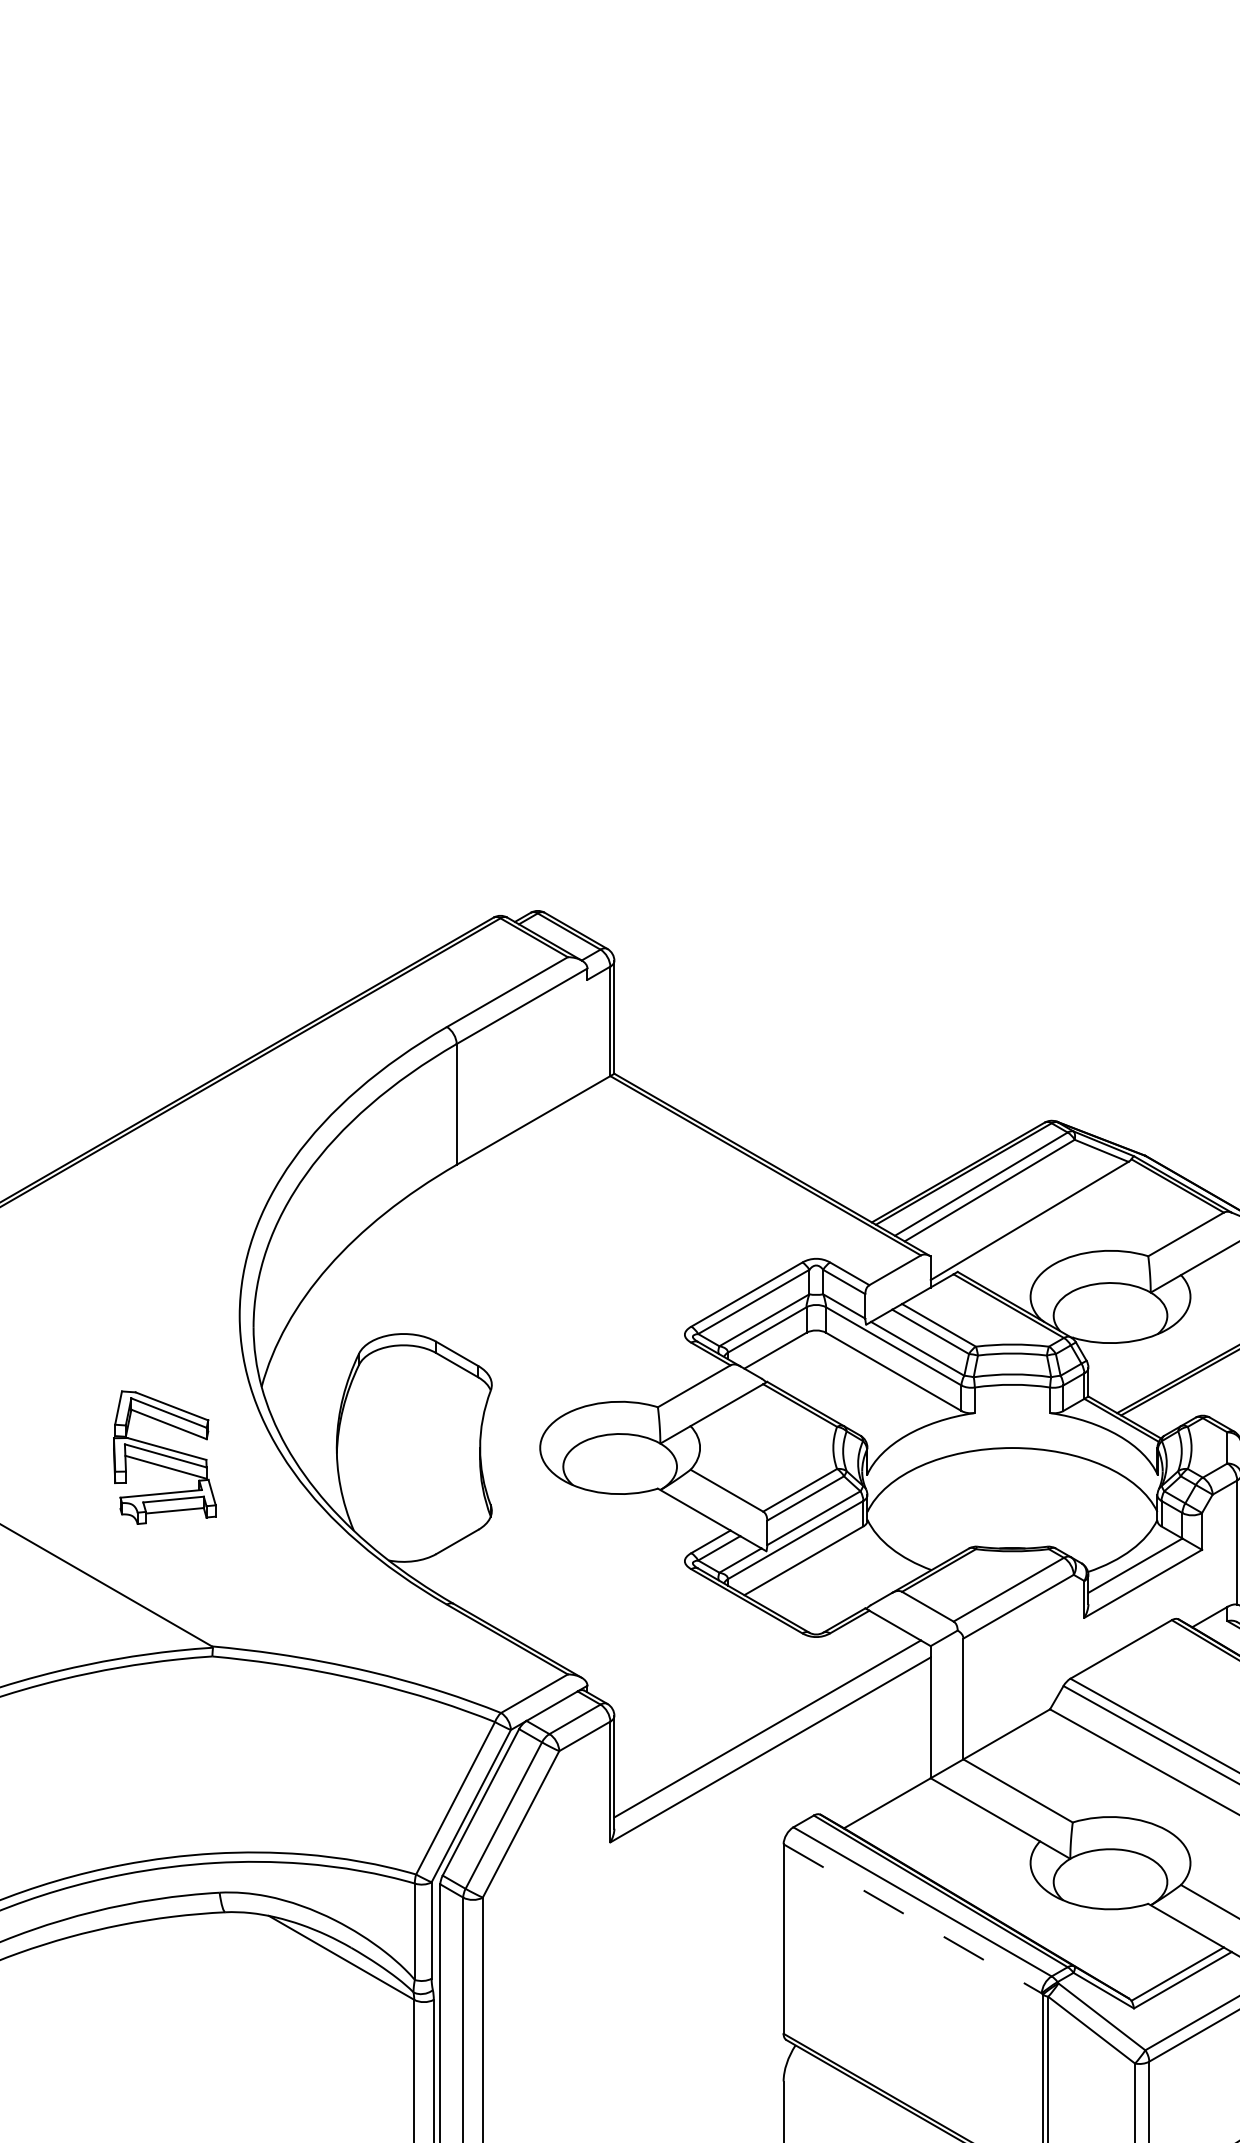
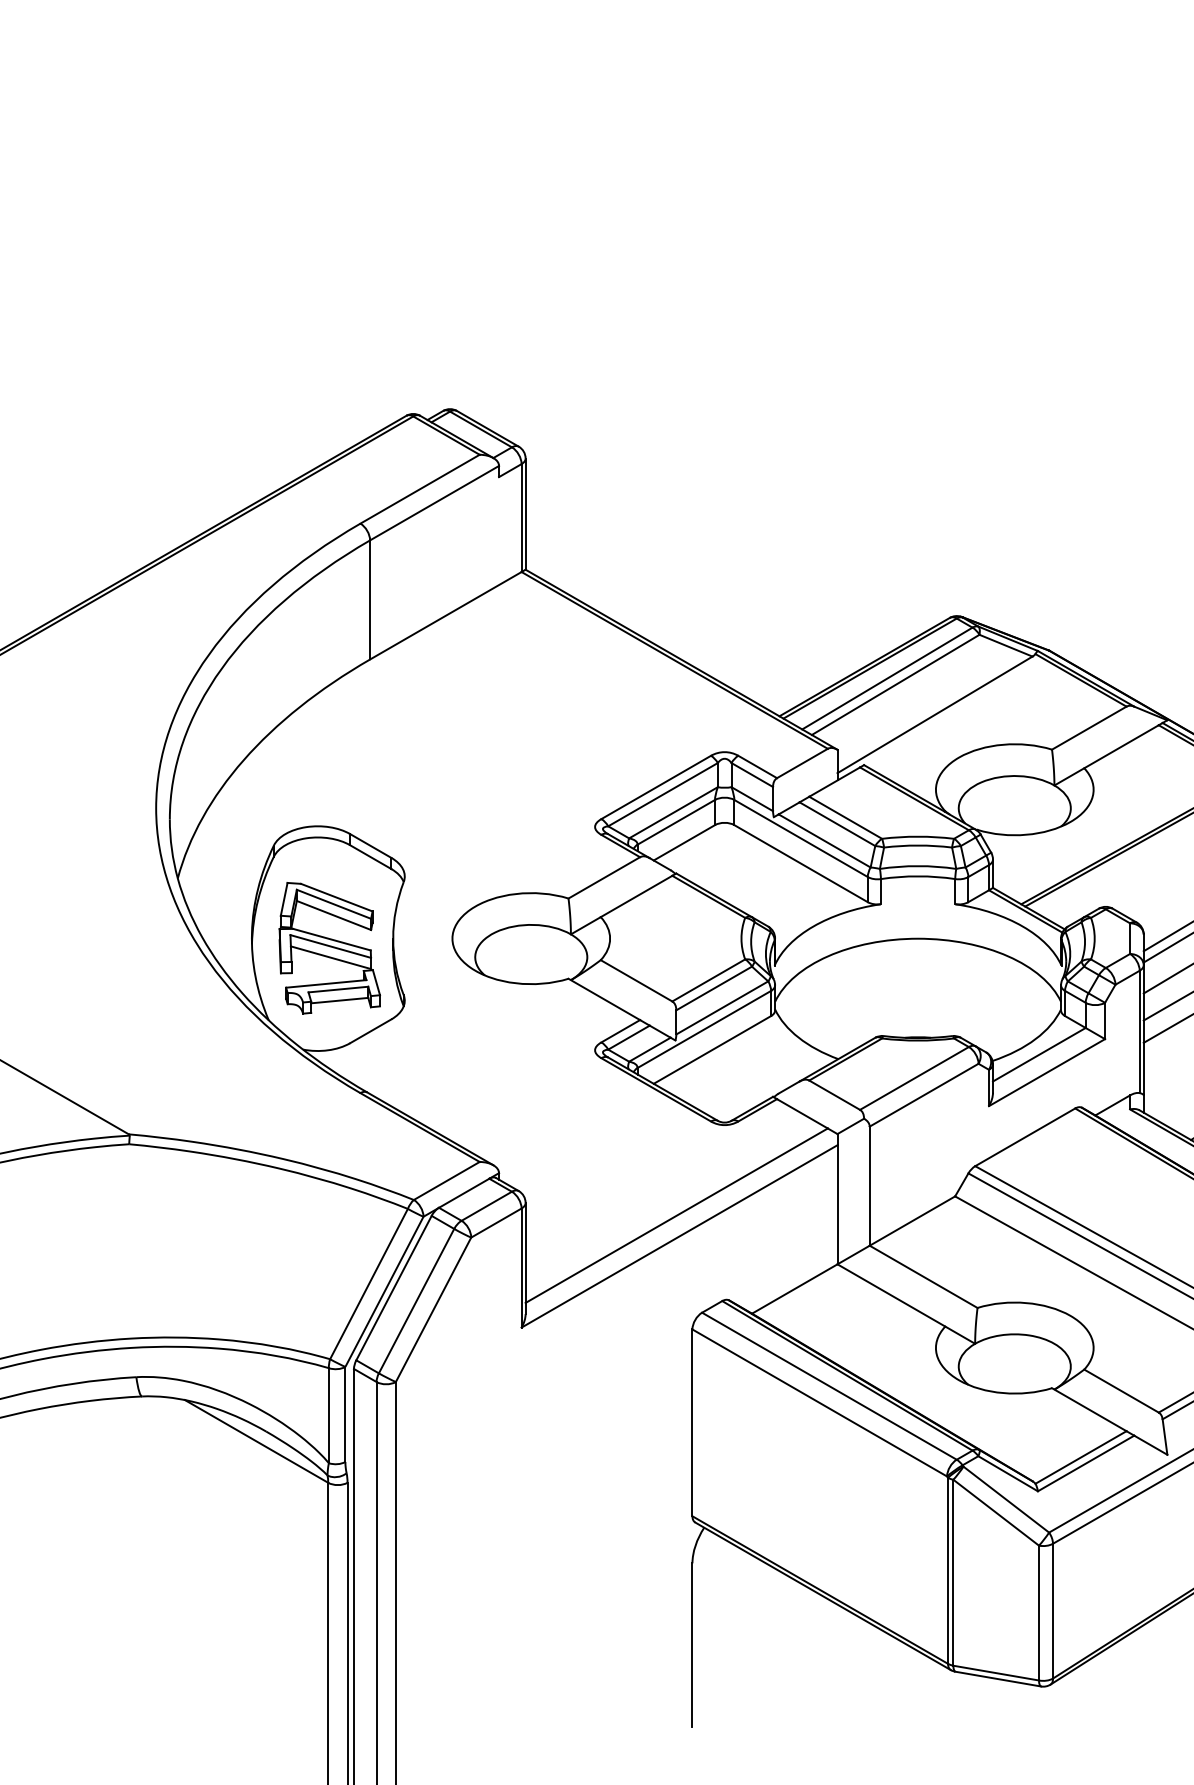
part: (164, 1457) -> (329, 948), moved
line: (913, 1919) -> (820, 1403), dashed -> solid

